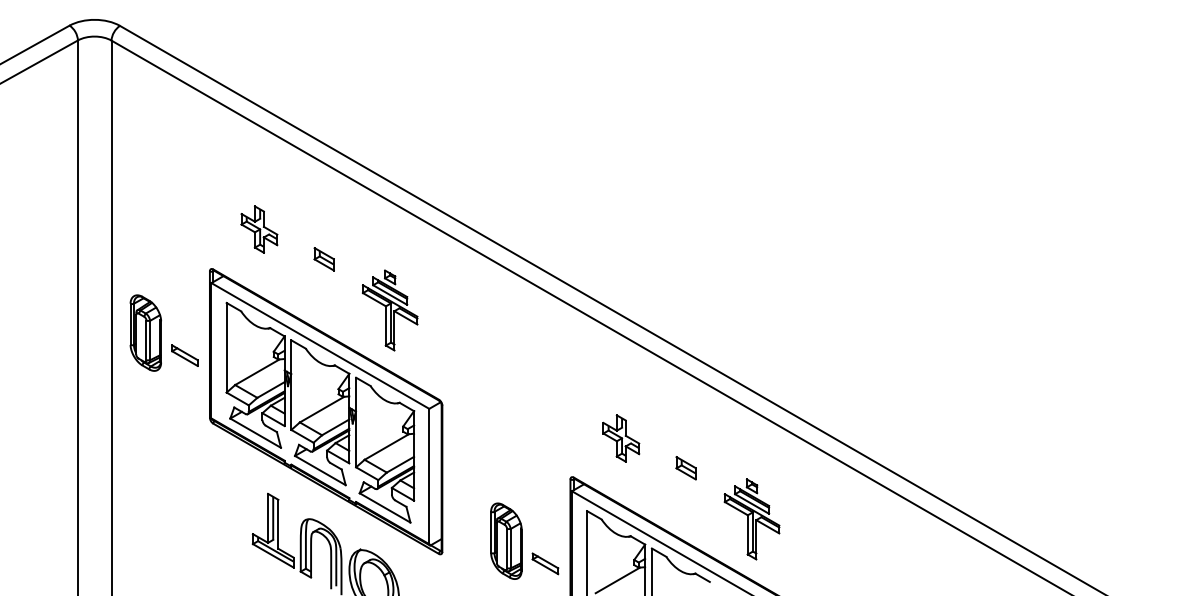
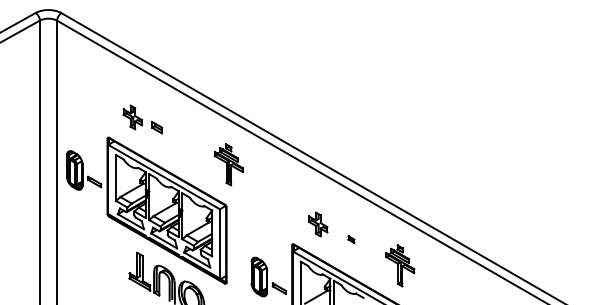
part: (325, 258) -> (157, 127), moved
part: (389, 309) -> (228, 164), moved
part: (686, 467) -> (351, 239), size x0.6
part: (752, 518) -> (400, 265), moved

